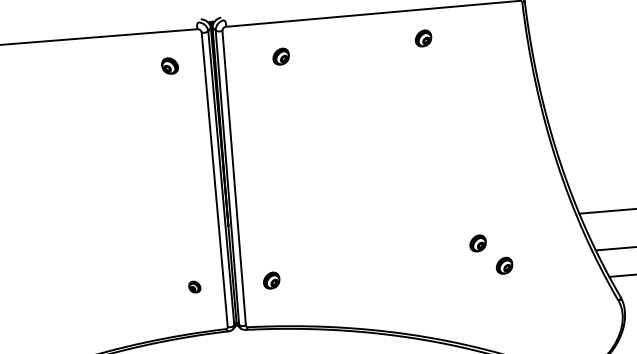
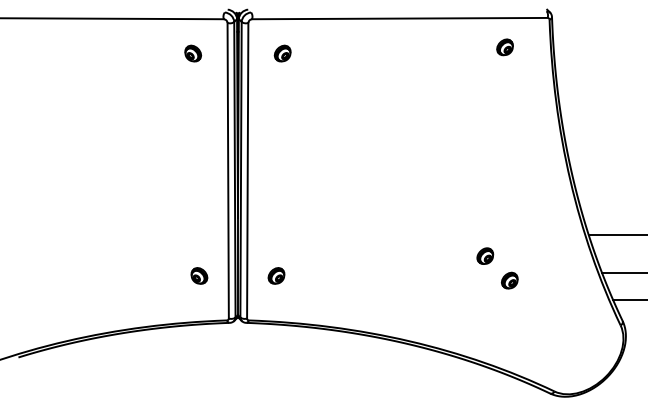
part: (422, 38) -> (504, 47), moved
part: (280, 56) -> (282, 53), moved
part: (194, 286) -> (199, 275), size x1.43

